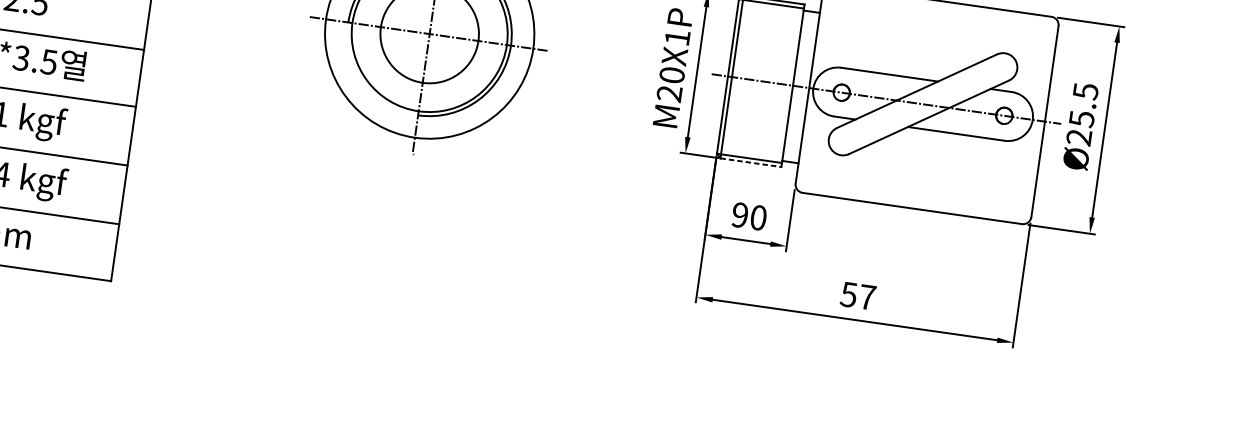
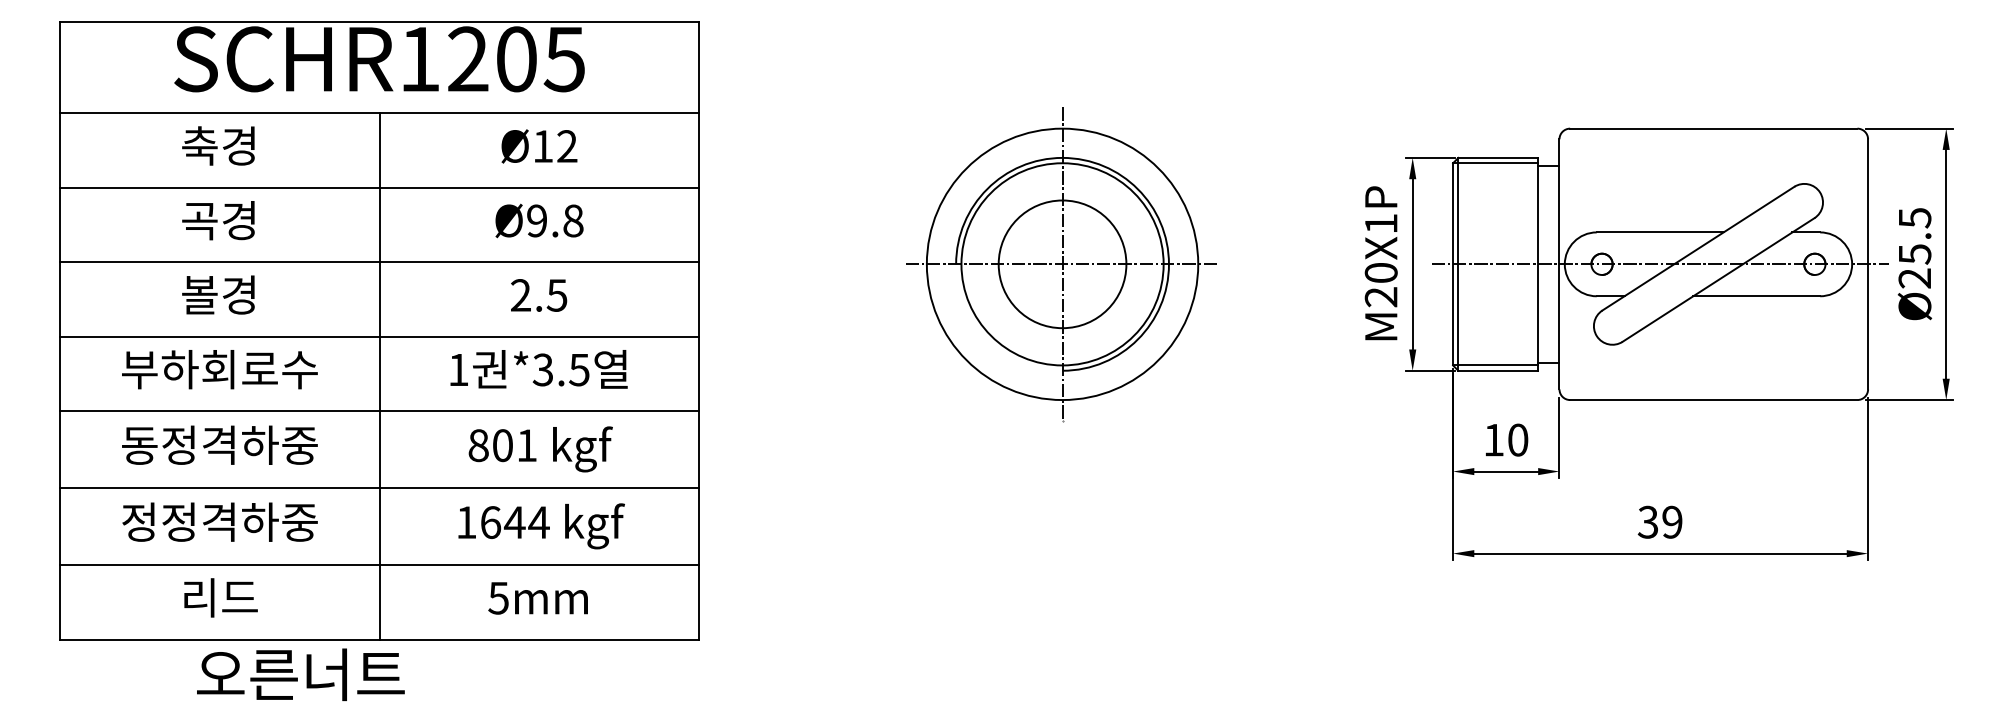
line: (751, 162) -> (1498, 370), dashed -> solid
text: (739, 214) -> (1493, 439), 90 -> 10
text: (858, 295) -> (1660, 521), 57 -> 39

